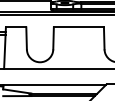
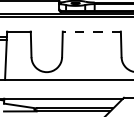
line: (78, 27) -> (91, 31), solid -> dashed

